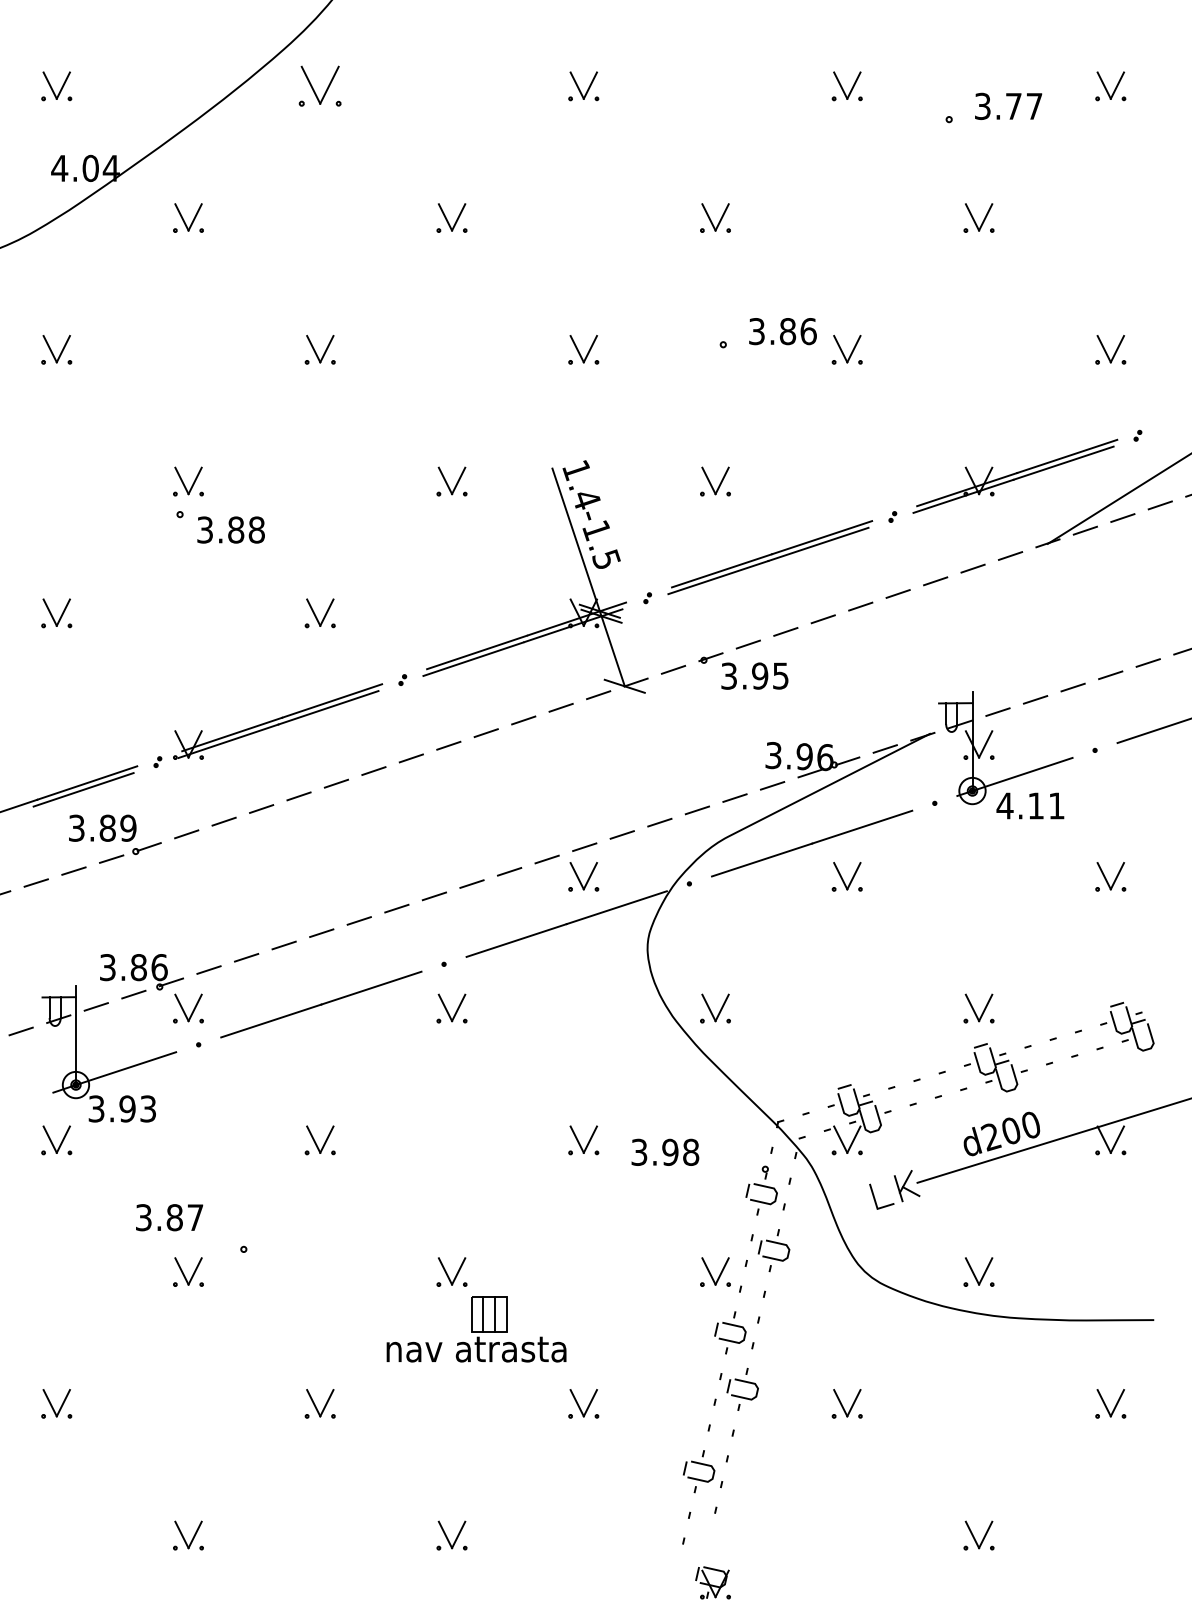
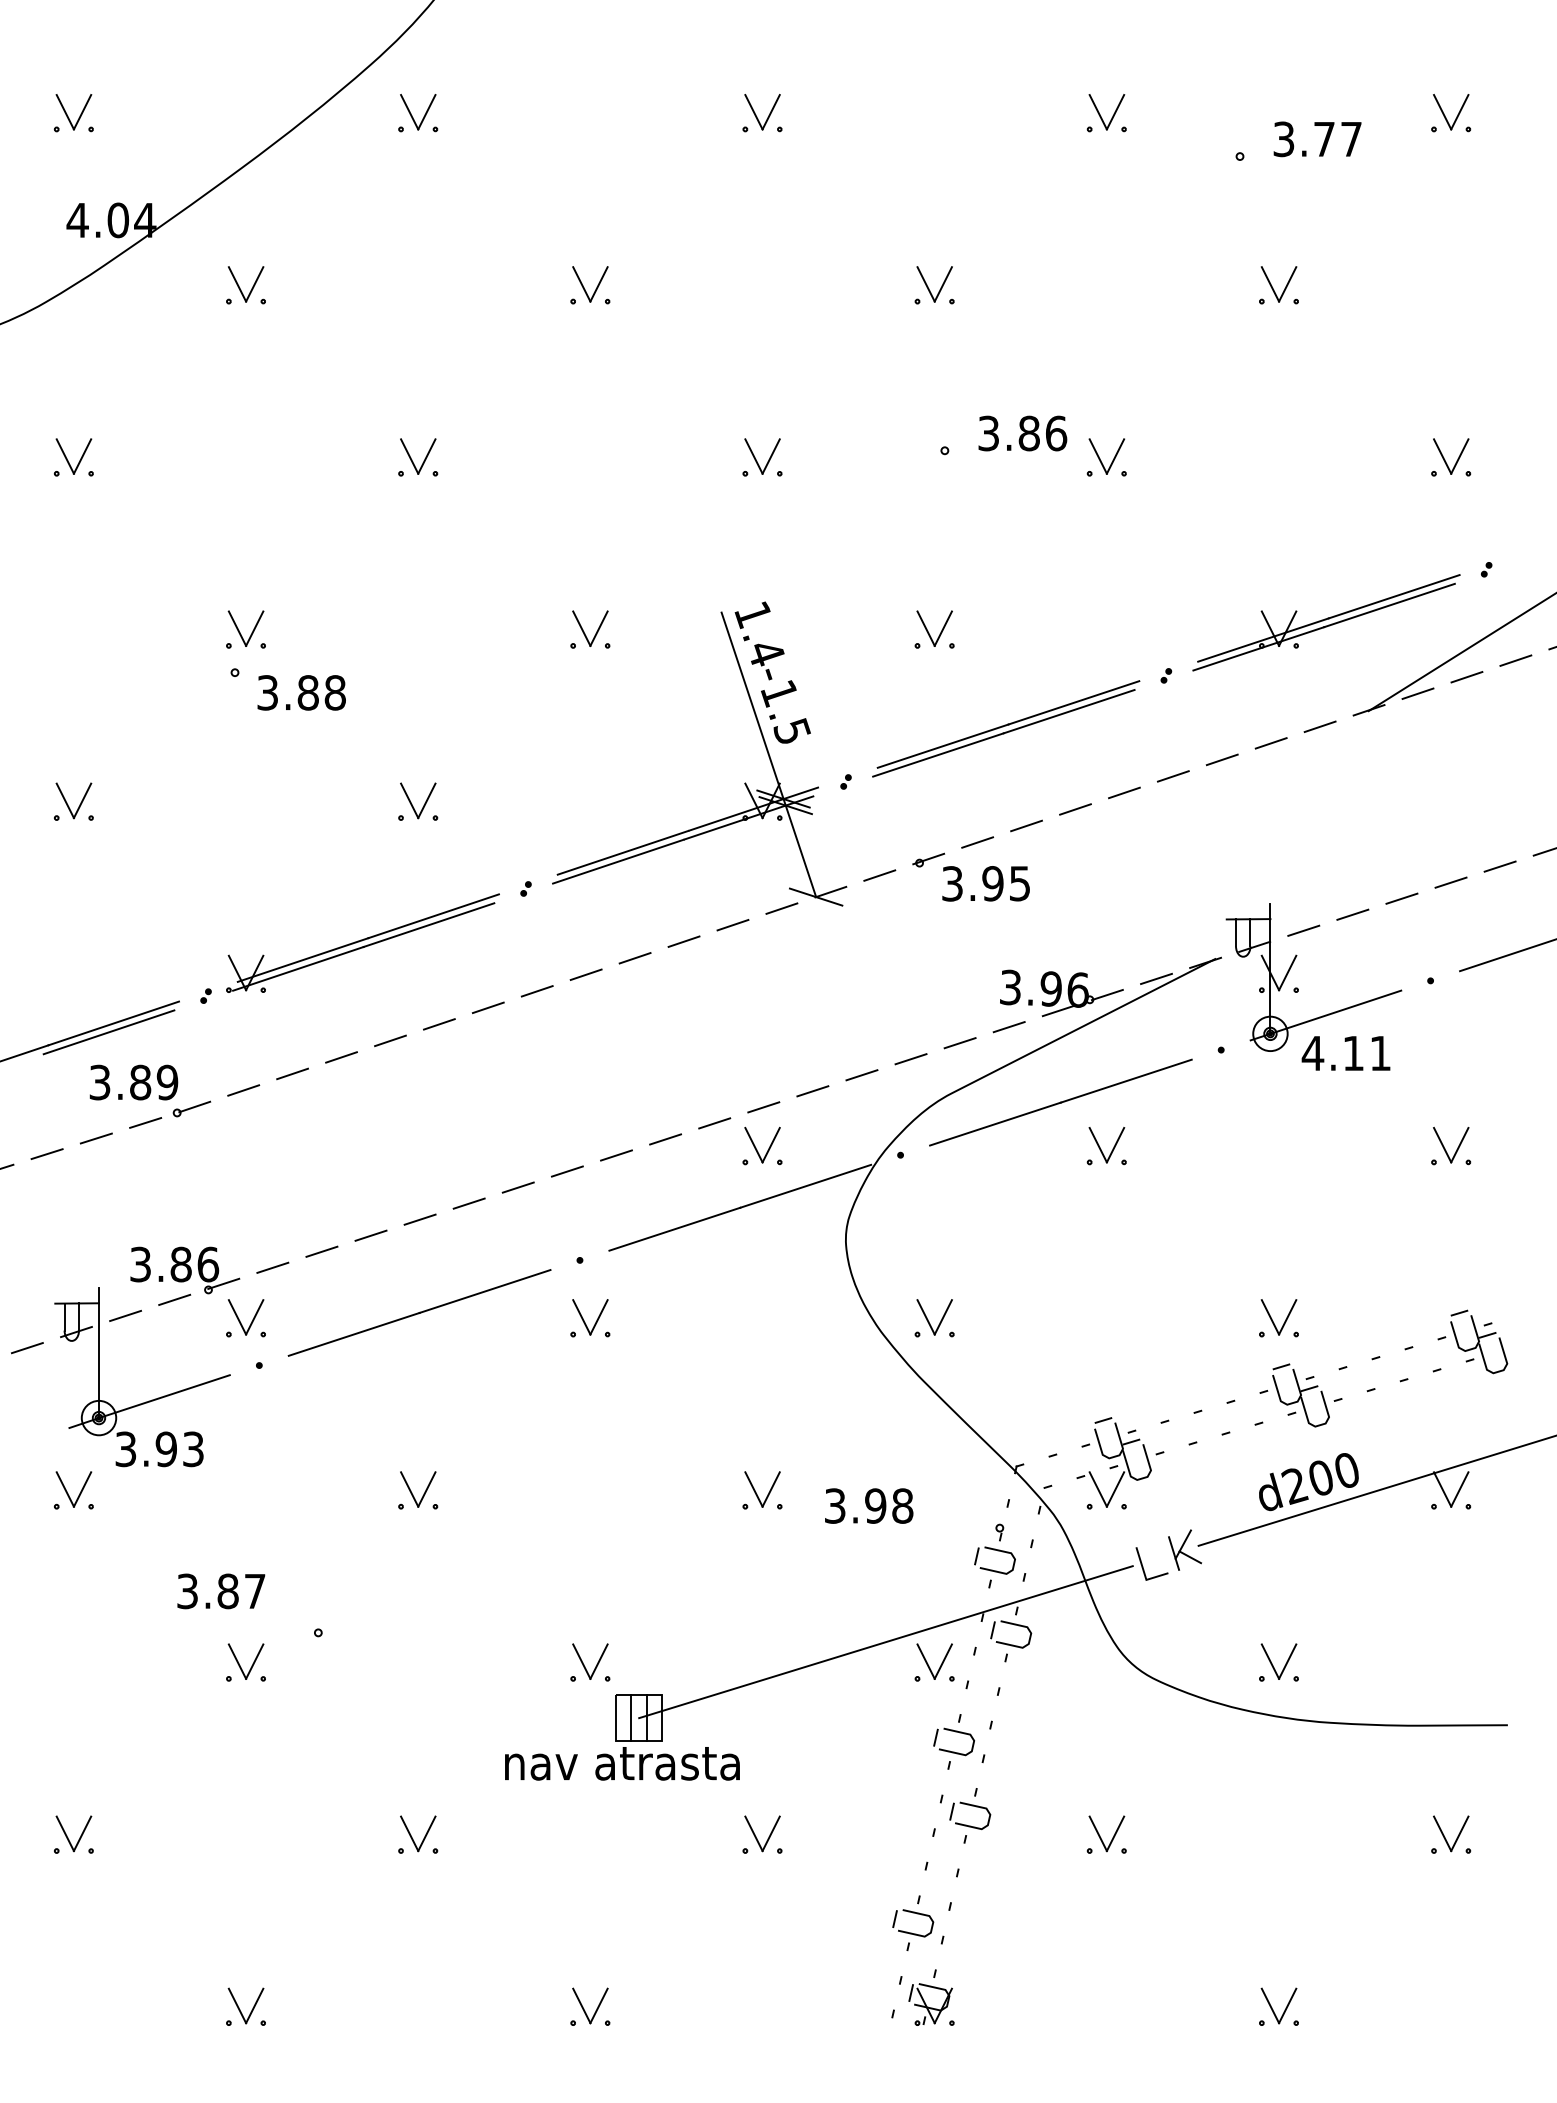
part: (320, 86) -> (418, 113), size x0.71
line: (677, 1256) -> (885, 1642), added
part: (713, 1582) -> (931, 2004), moved

